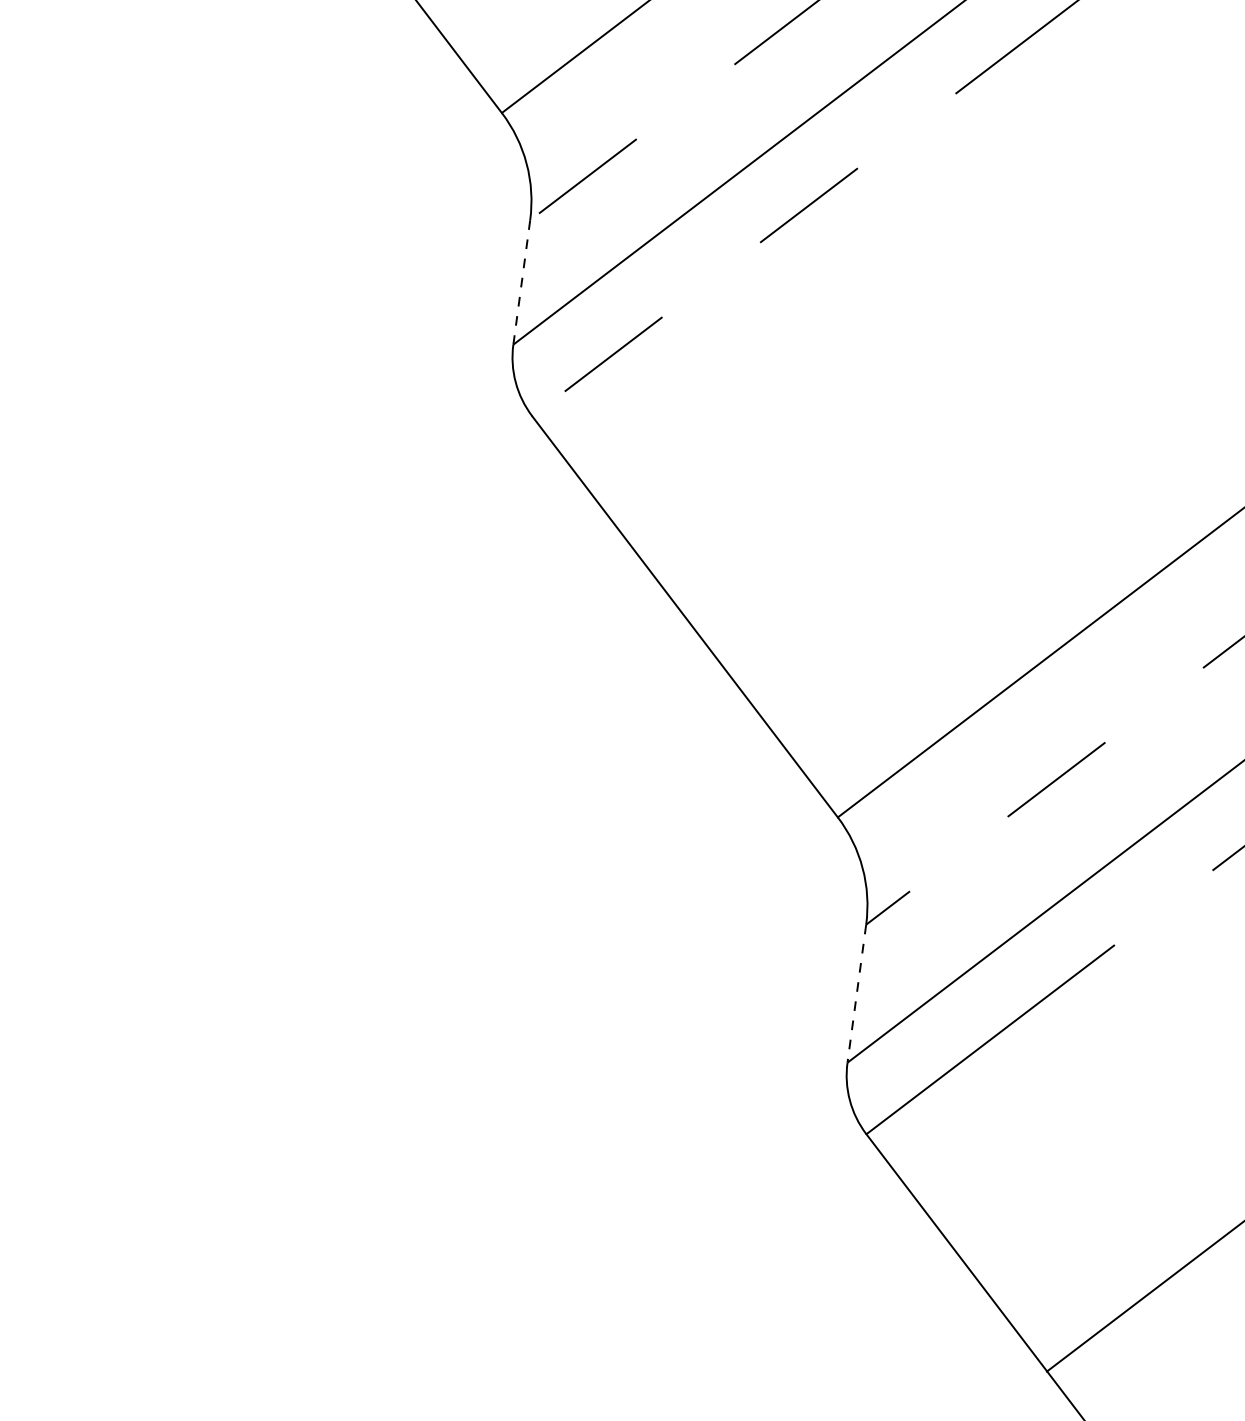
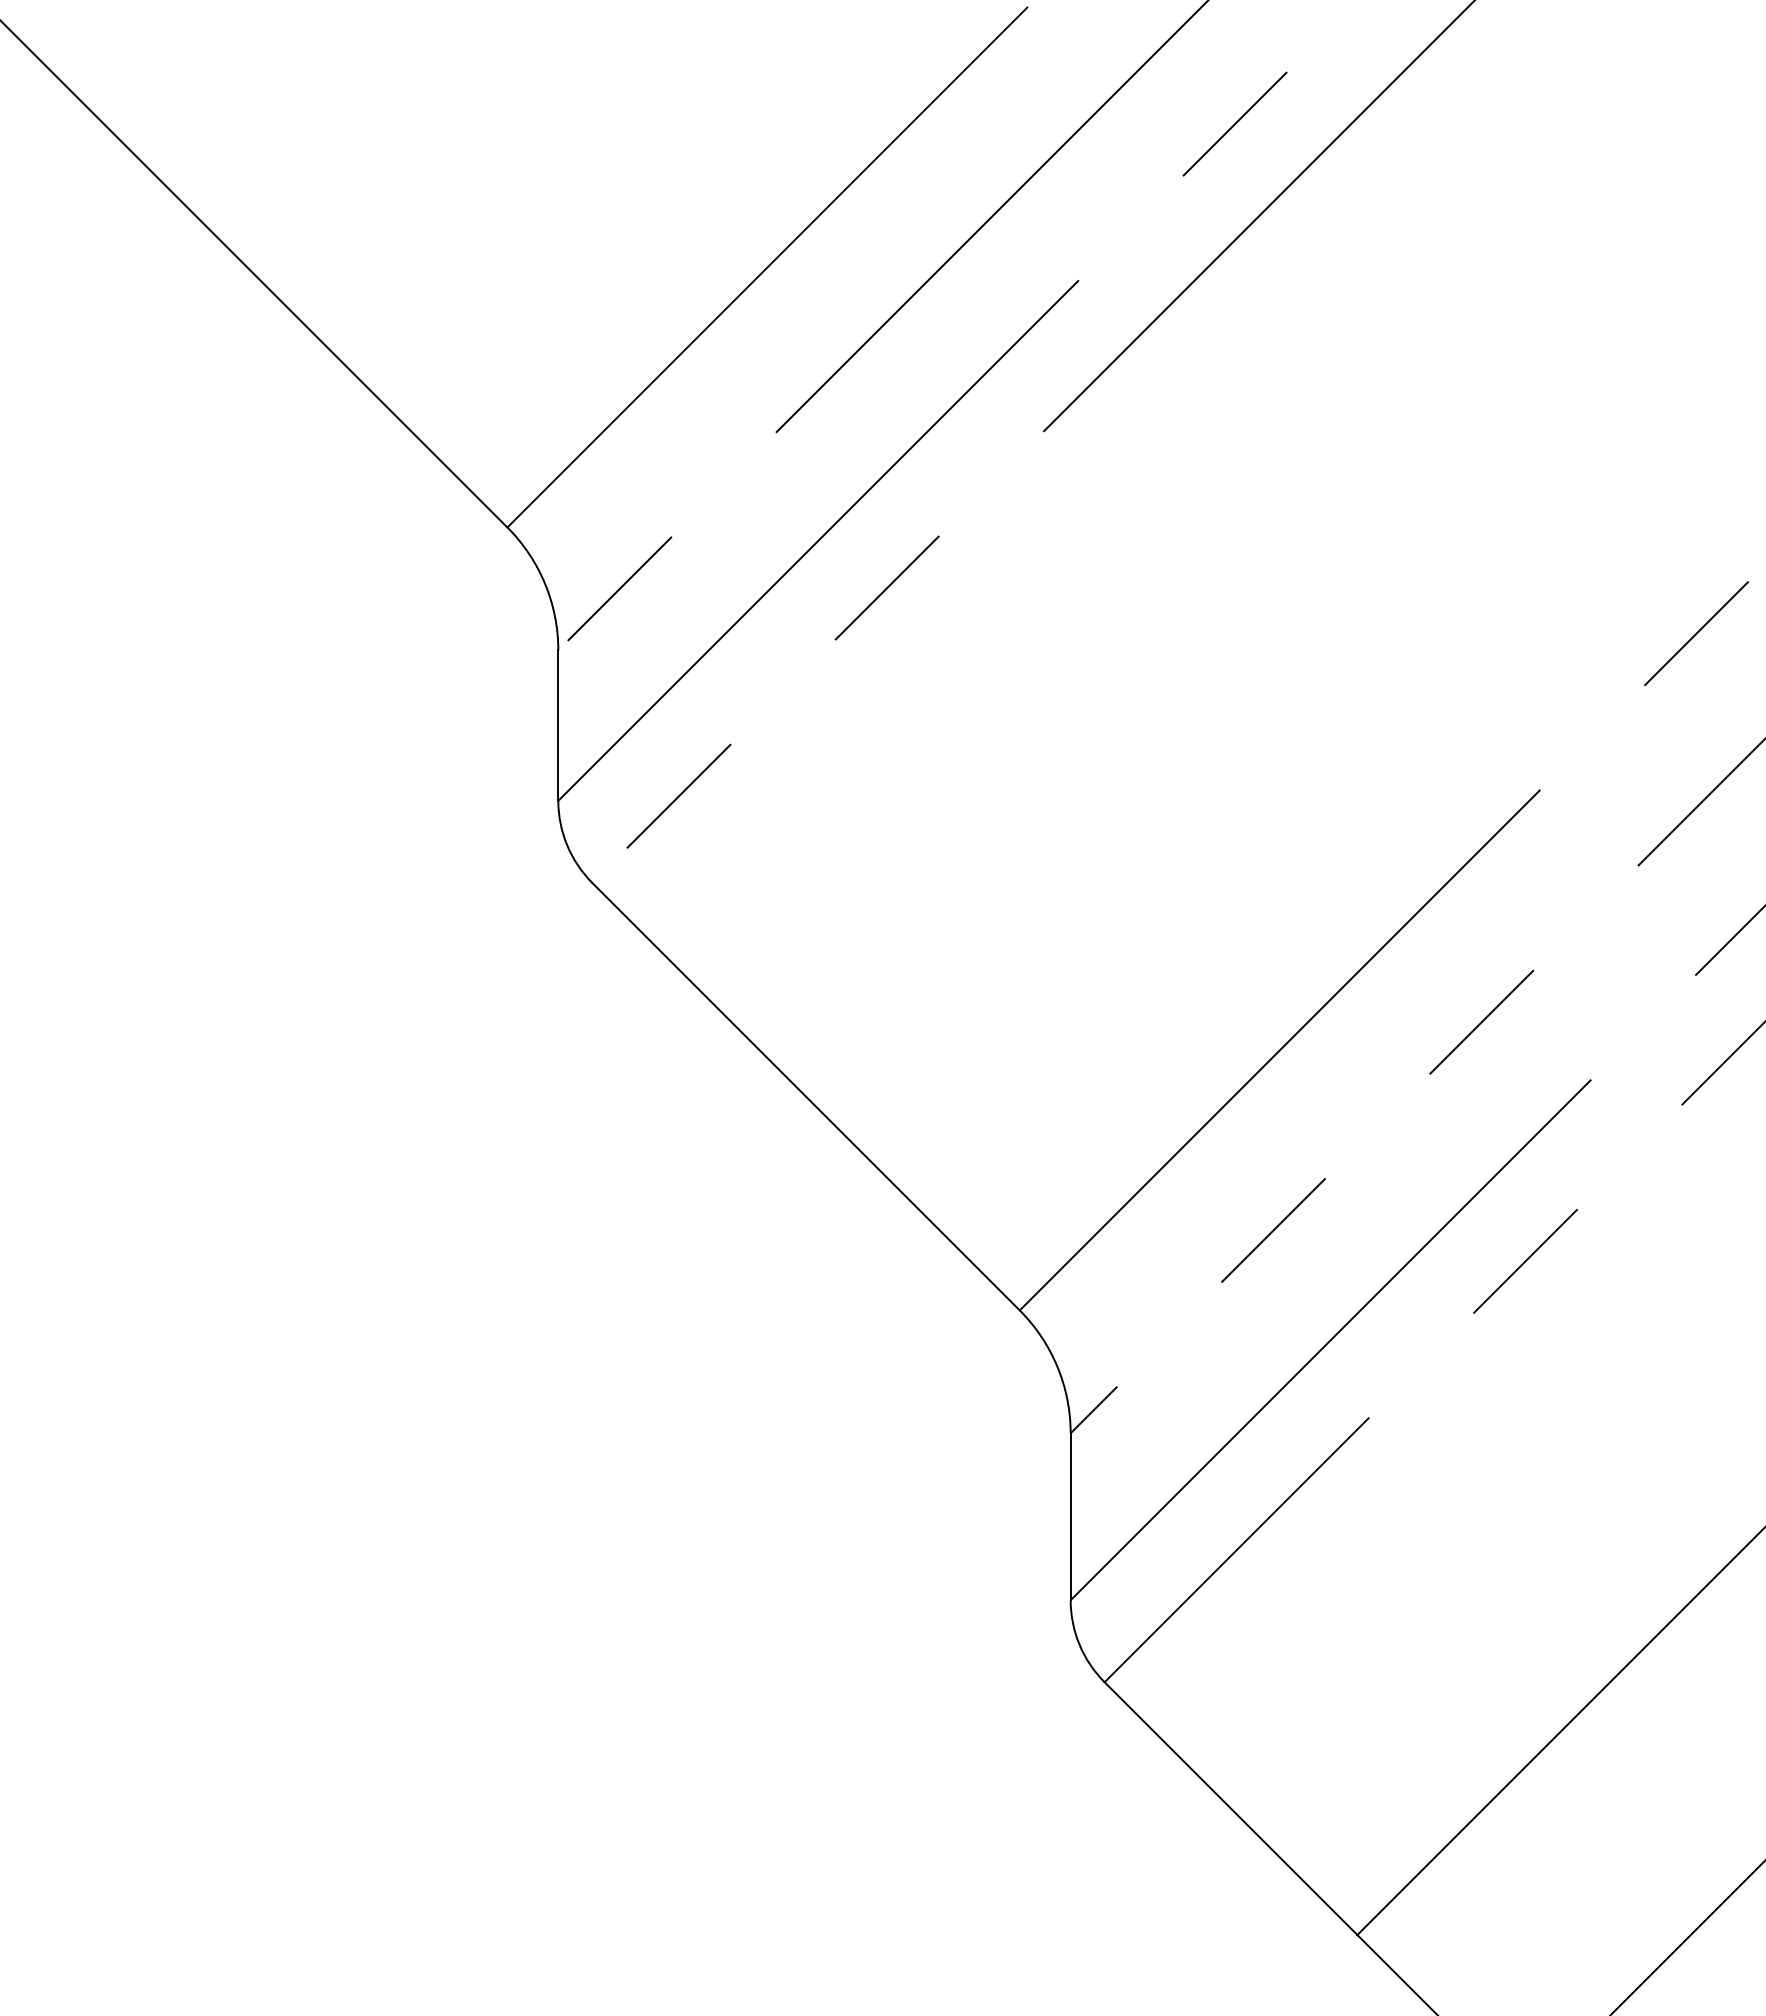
line: (521, 283) -> (558, 726), dashed -> solid
line: (856, 994) -> (1070, 1517), dashed -> solid

